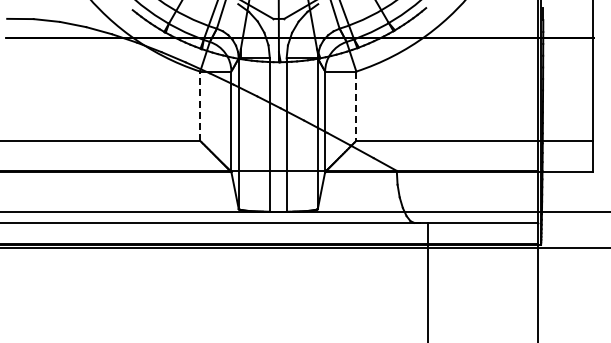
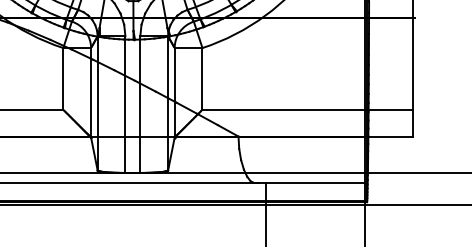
line: (200, 106) -> (63, 79), dashed -> solid
line: (356, 106) -> (202, 79), dashed -> solid

